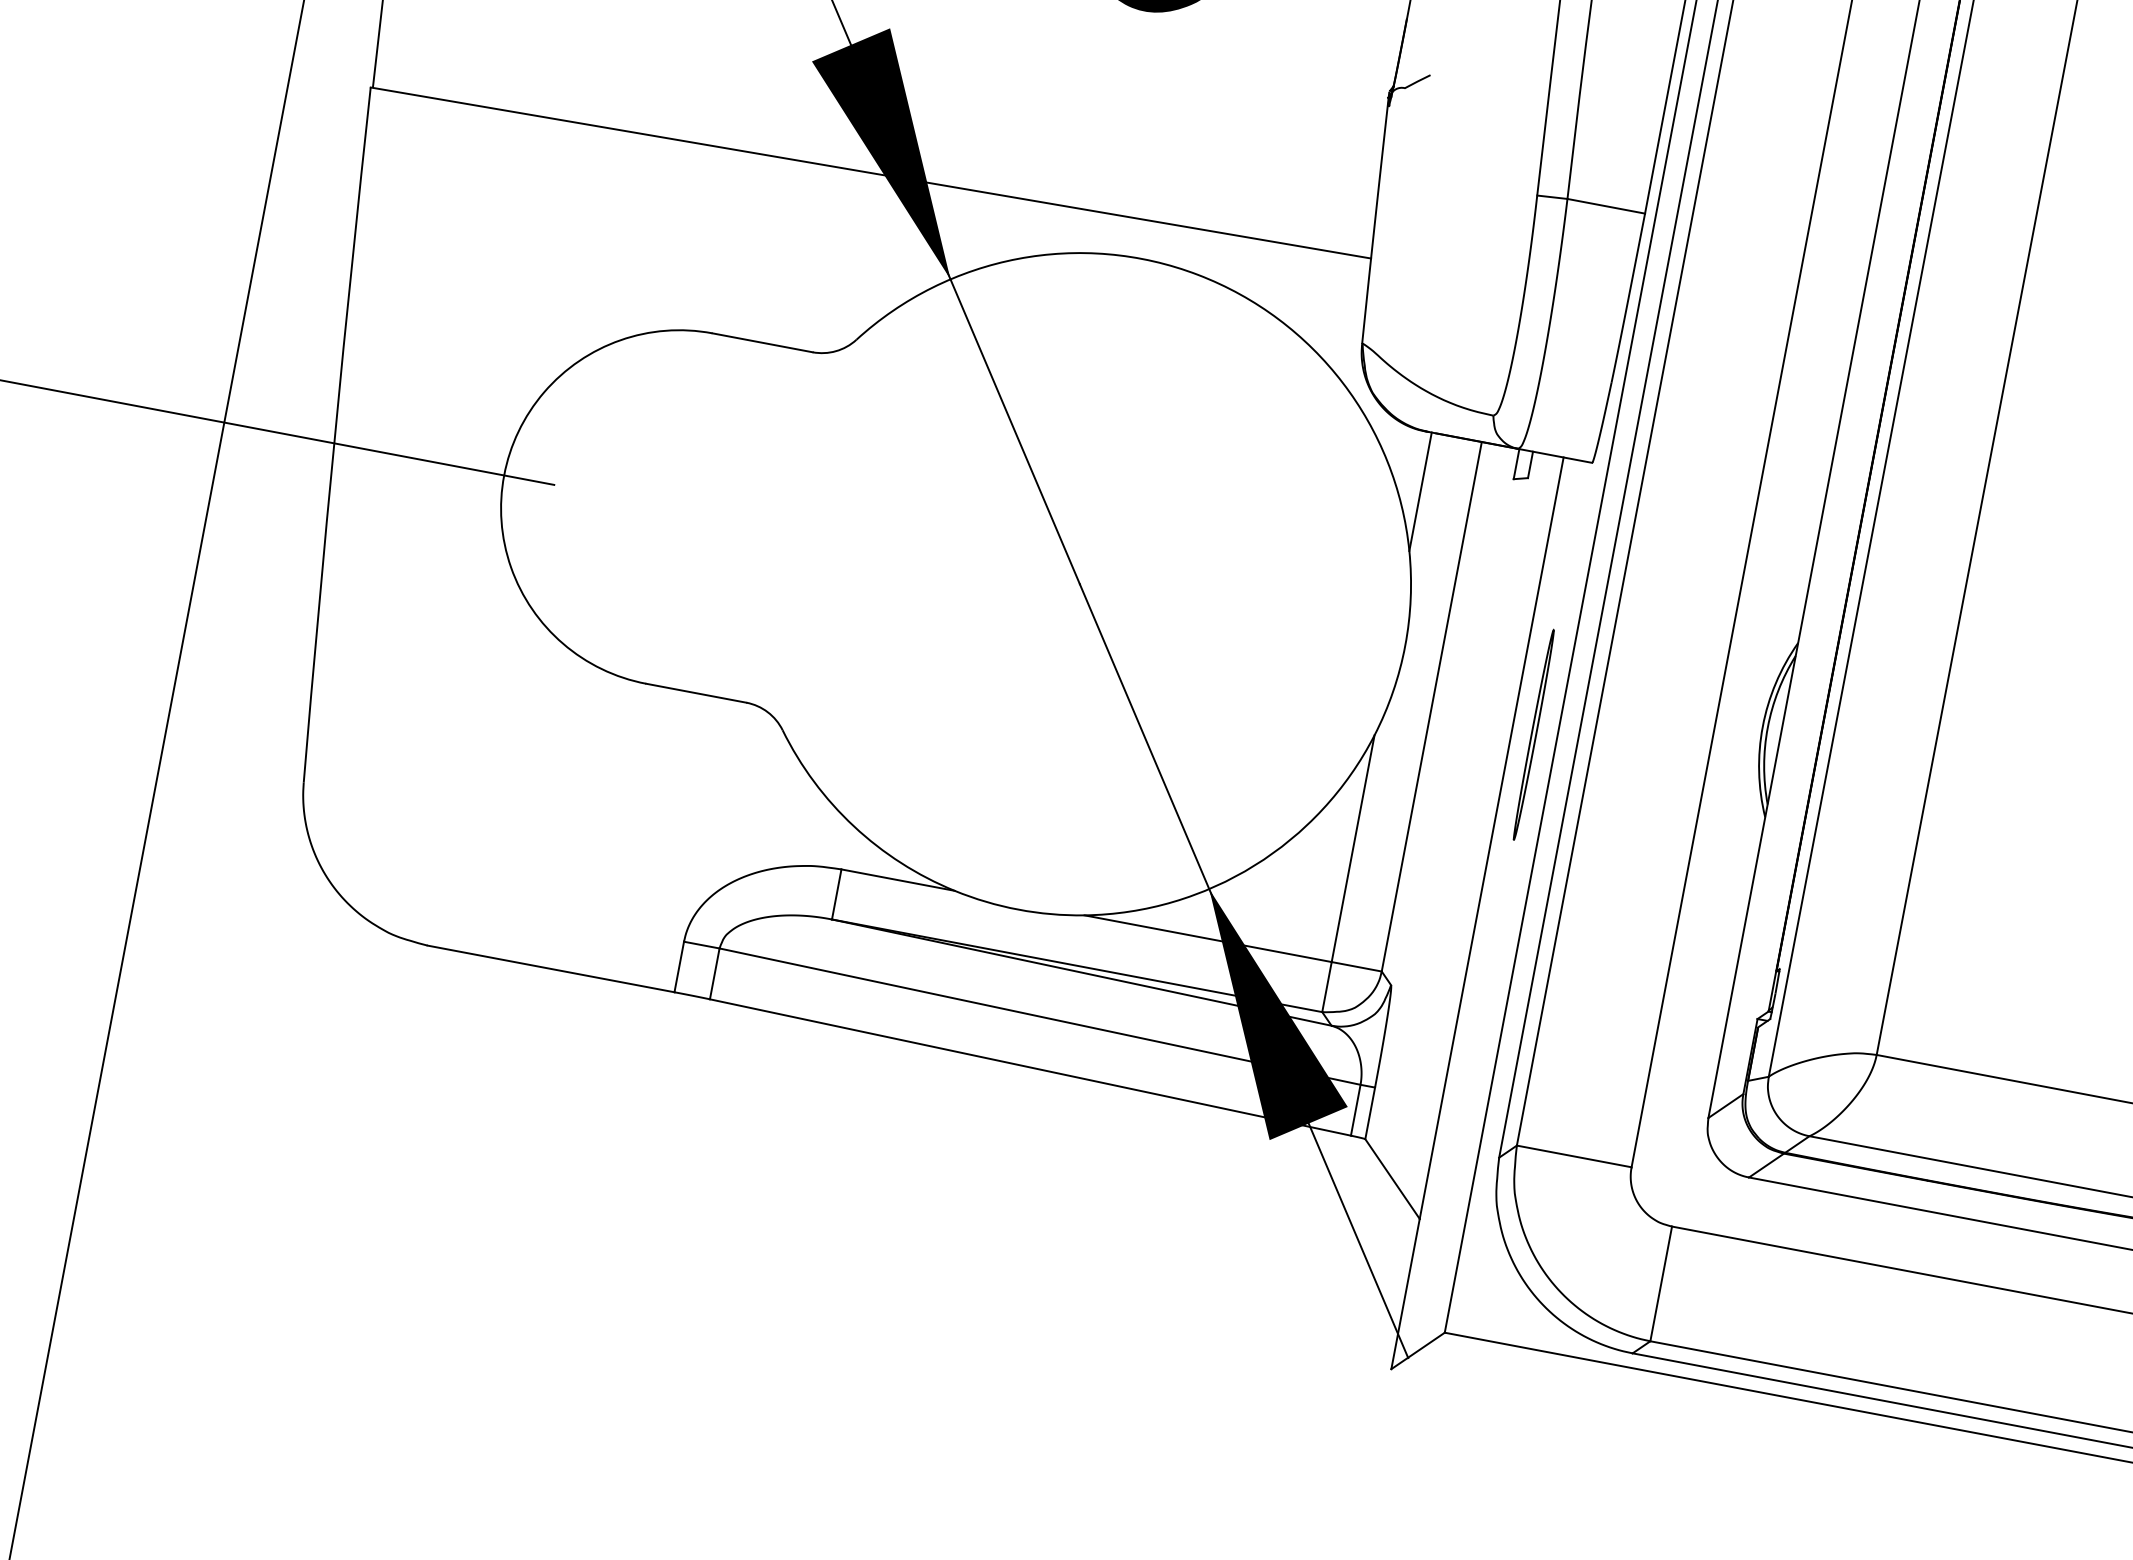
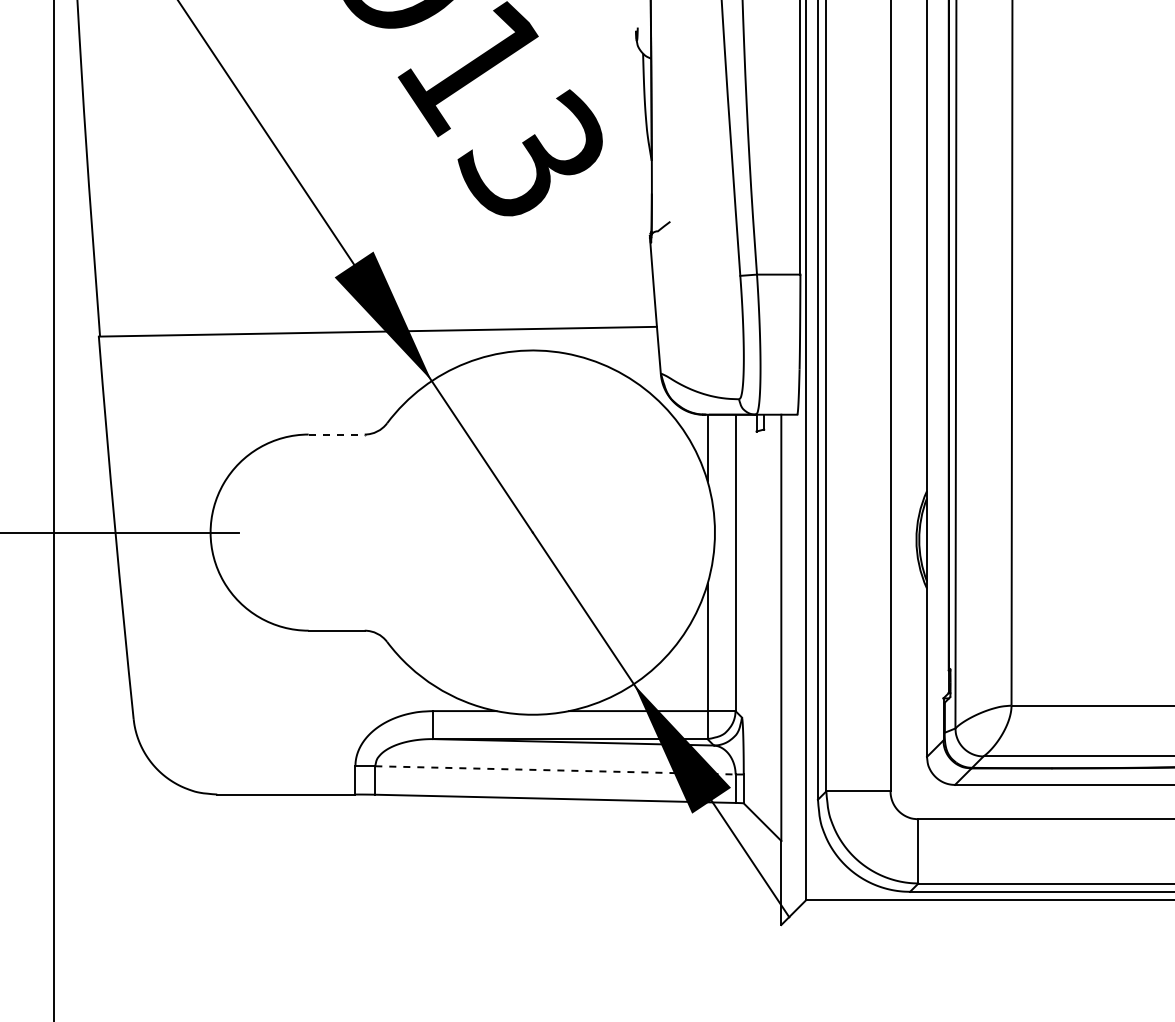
line: (764, 342) -> (337, 434), solid -> dashed
line: (1534, 732) -> (793, 566), removed
line: (1040, 1016) -> (555, 770), solid -> dashed

